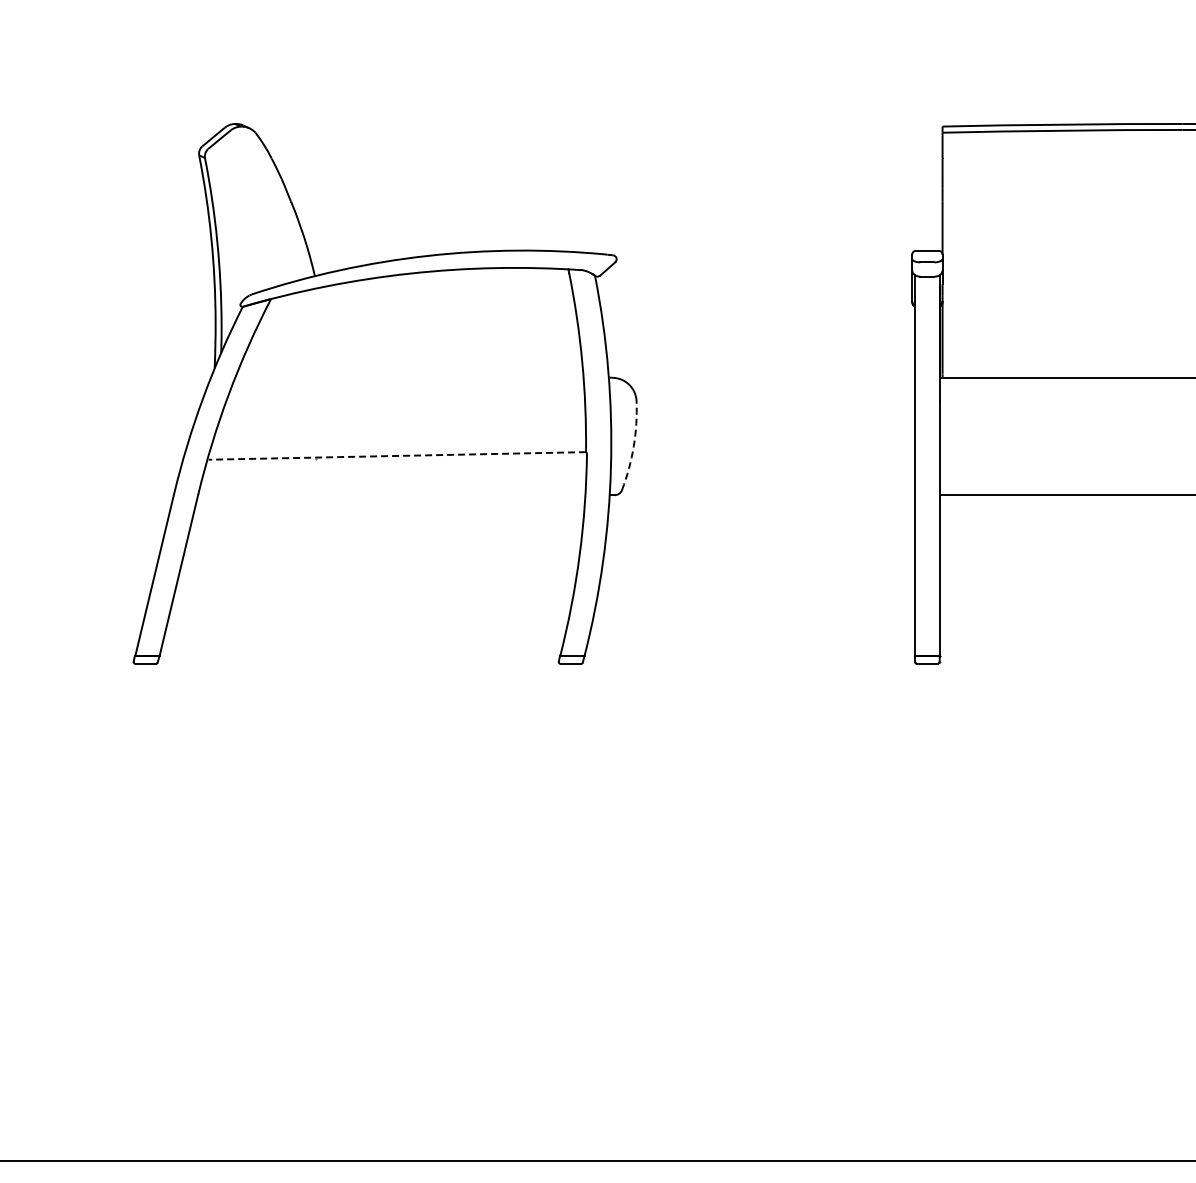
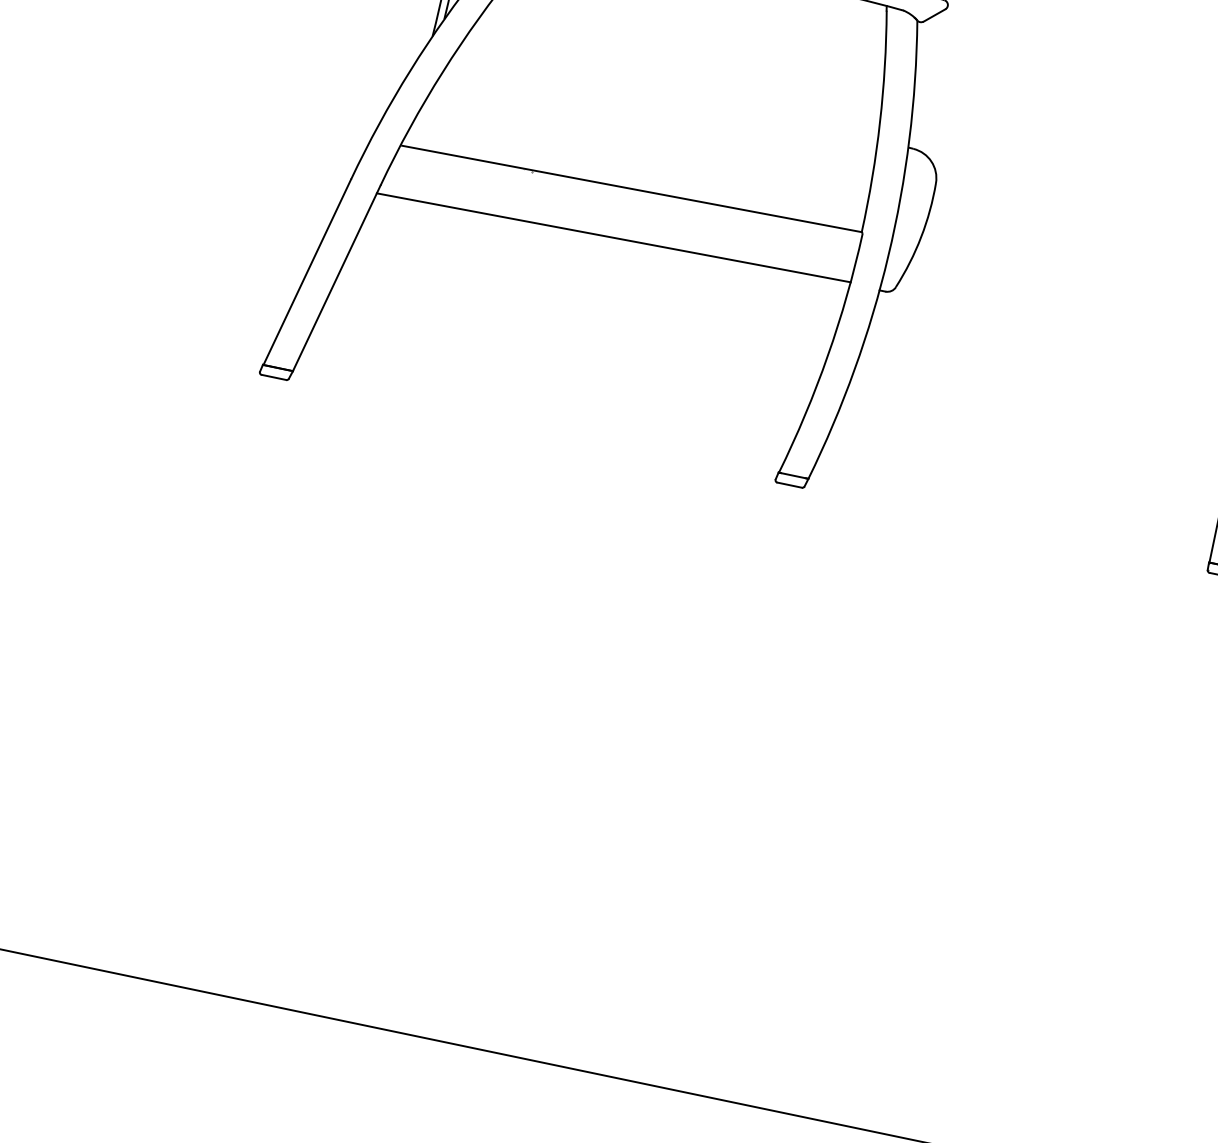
arc: (633, 446) -> (920, 237), dashed -> solid
line: (397, 455) -> (632, 188), dashed -> solid
line: (390, 497) -> (613, 237), added

